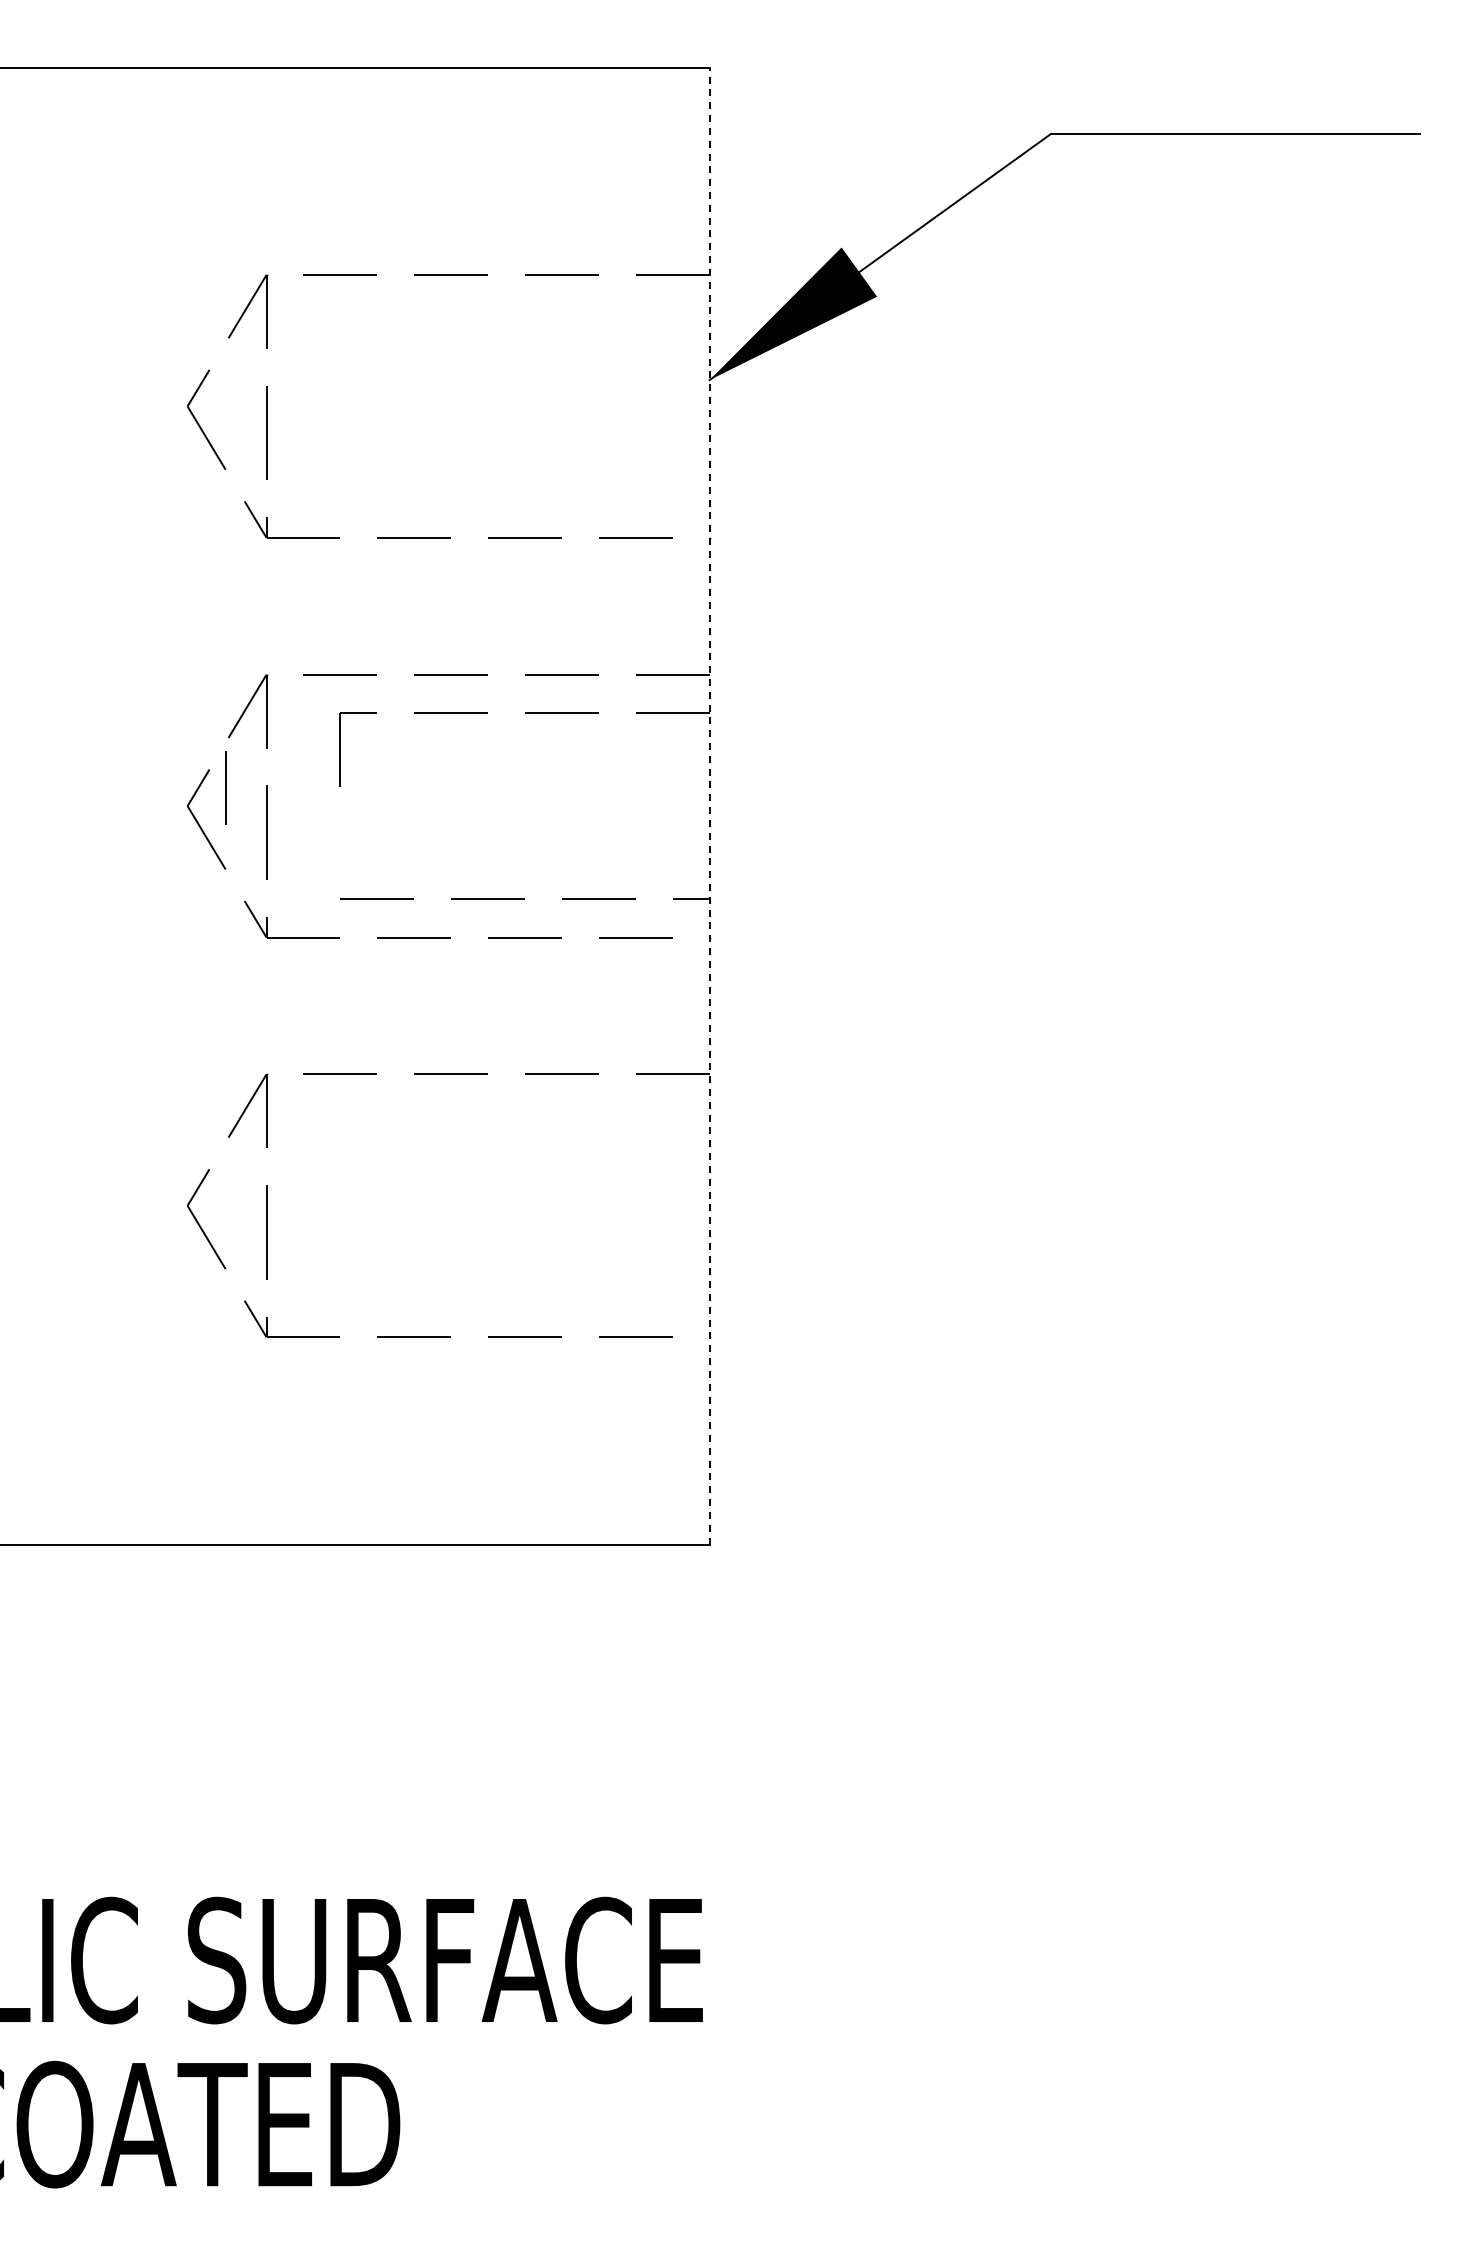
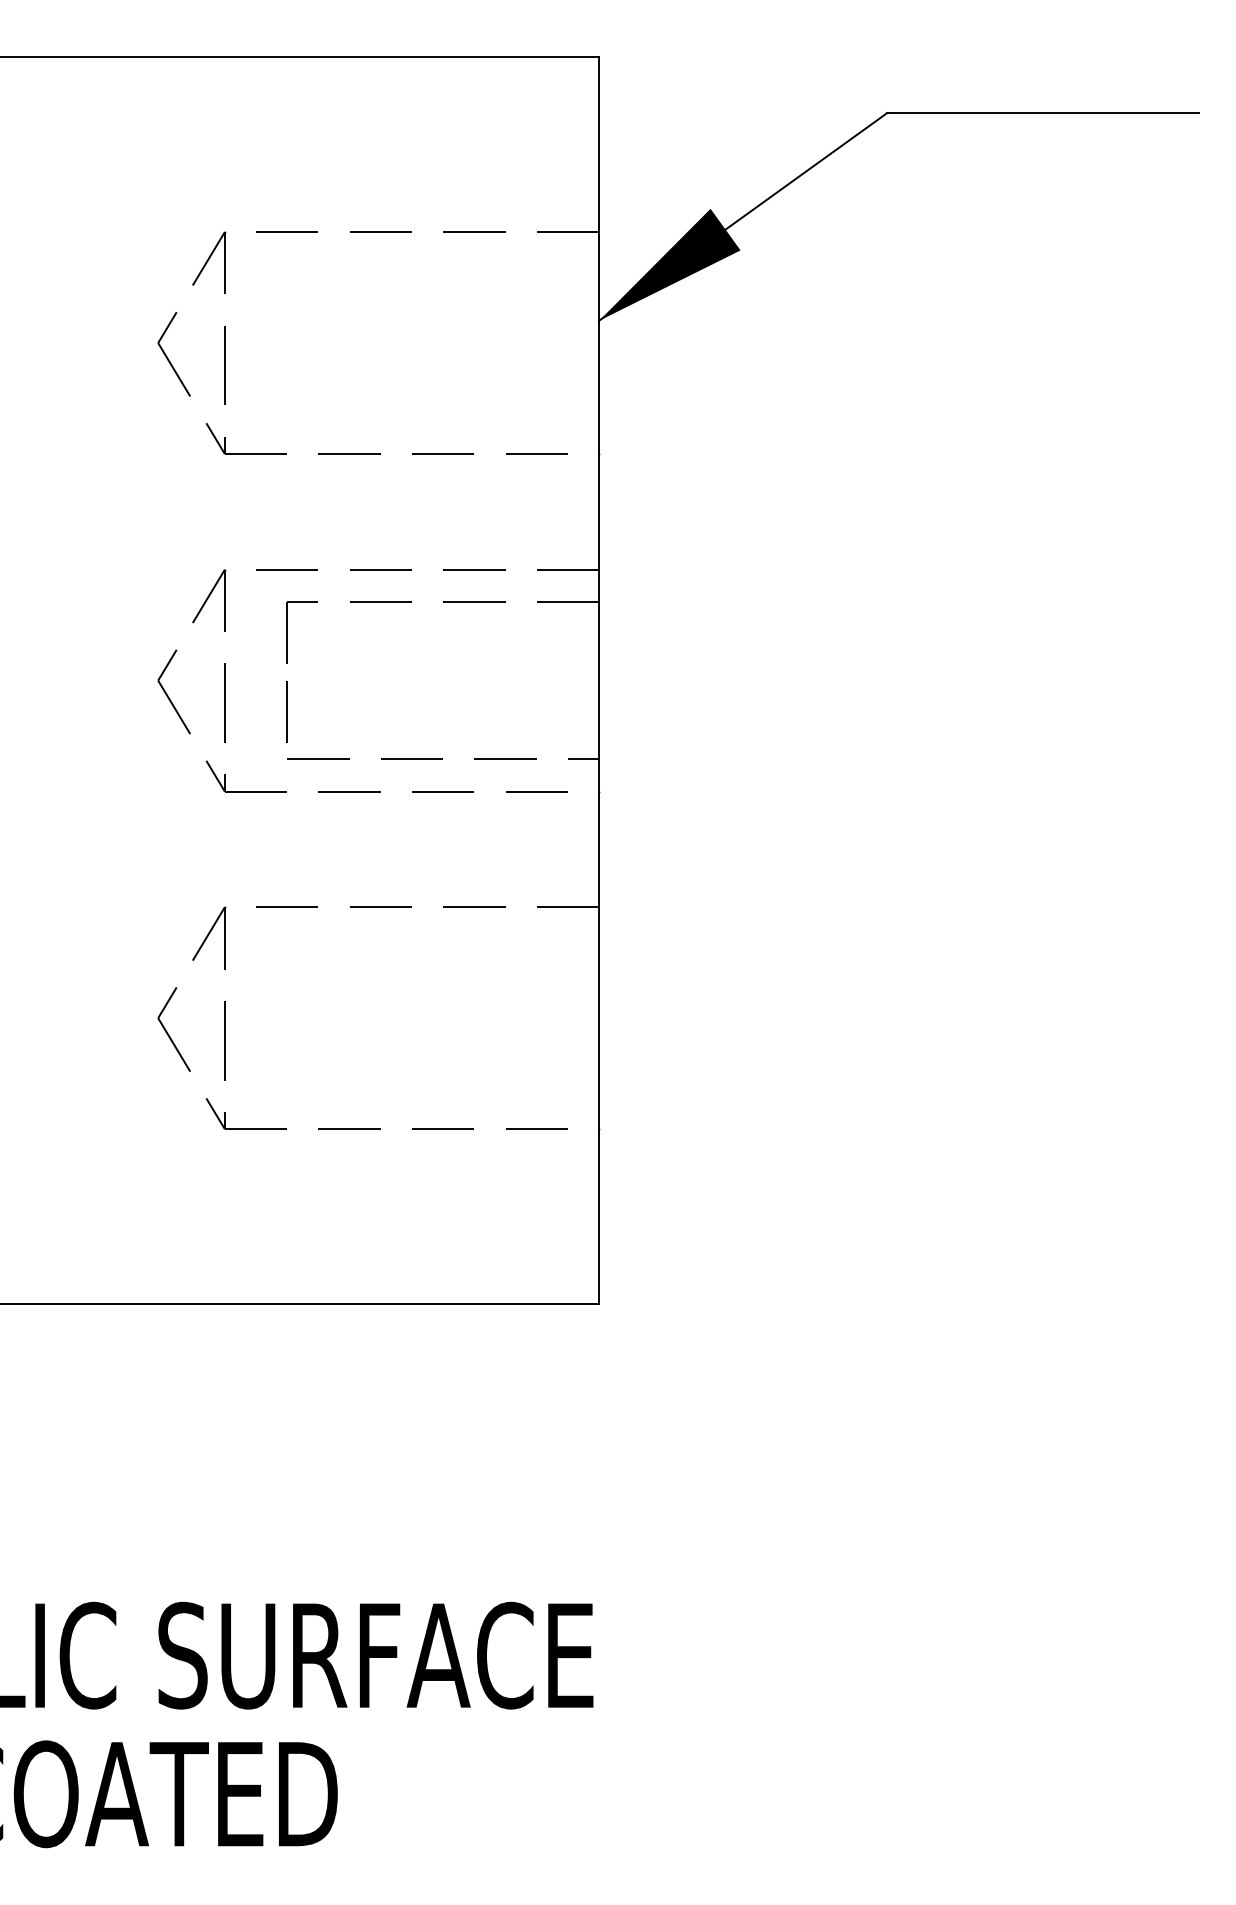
line: (225, 787) -> (286, 711), moved
line: (709, 805) -> (598, 680), dashed -> solid

